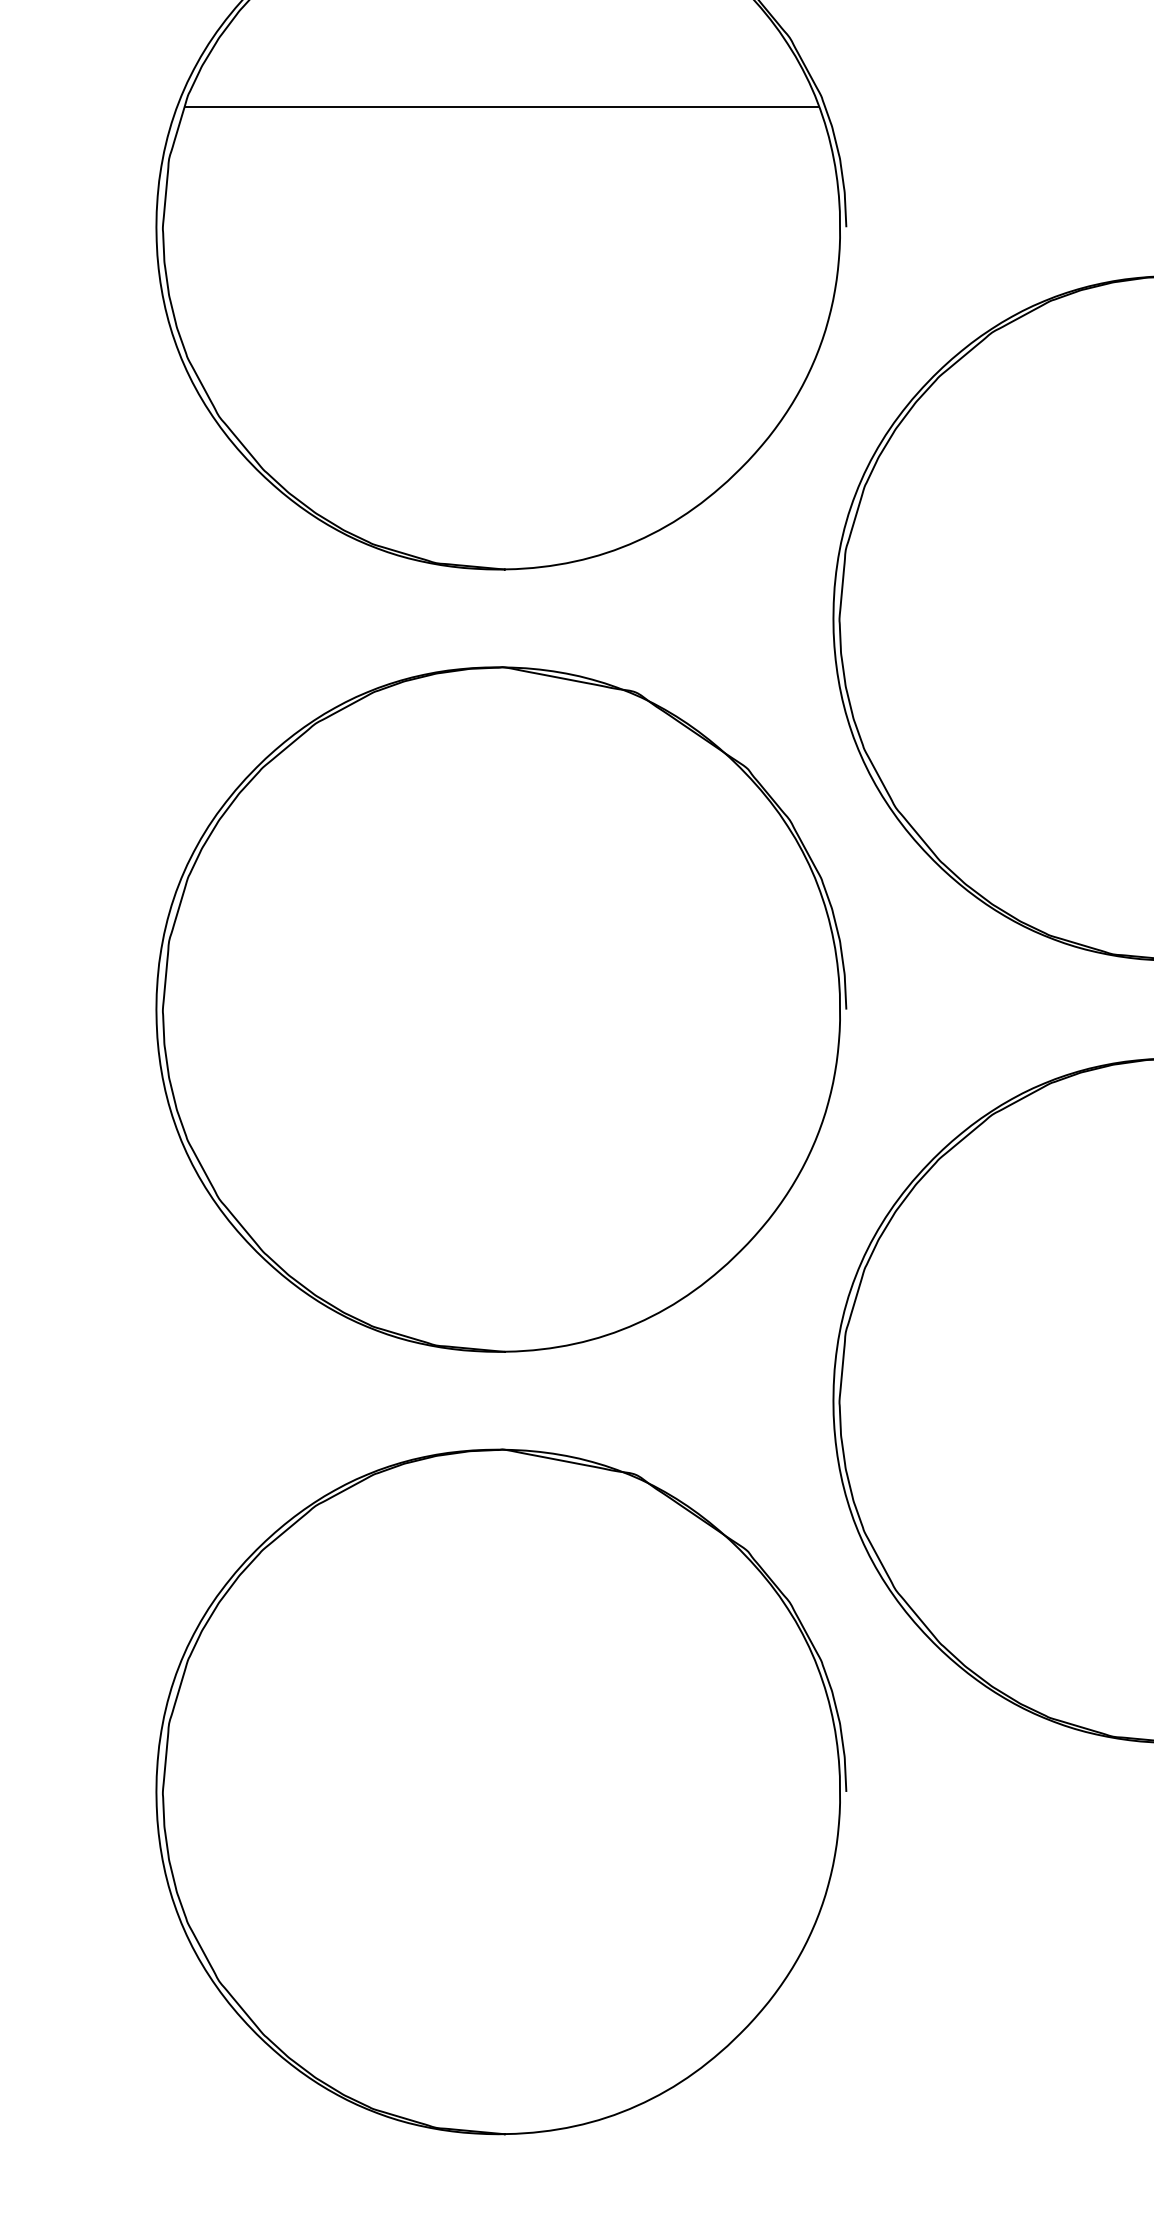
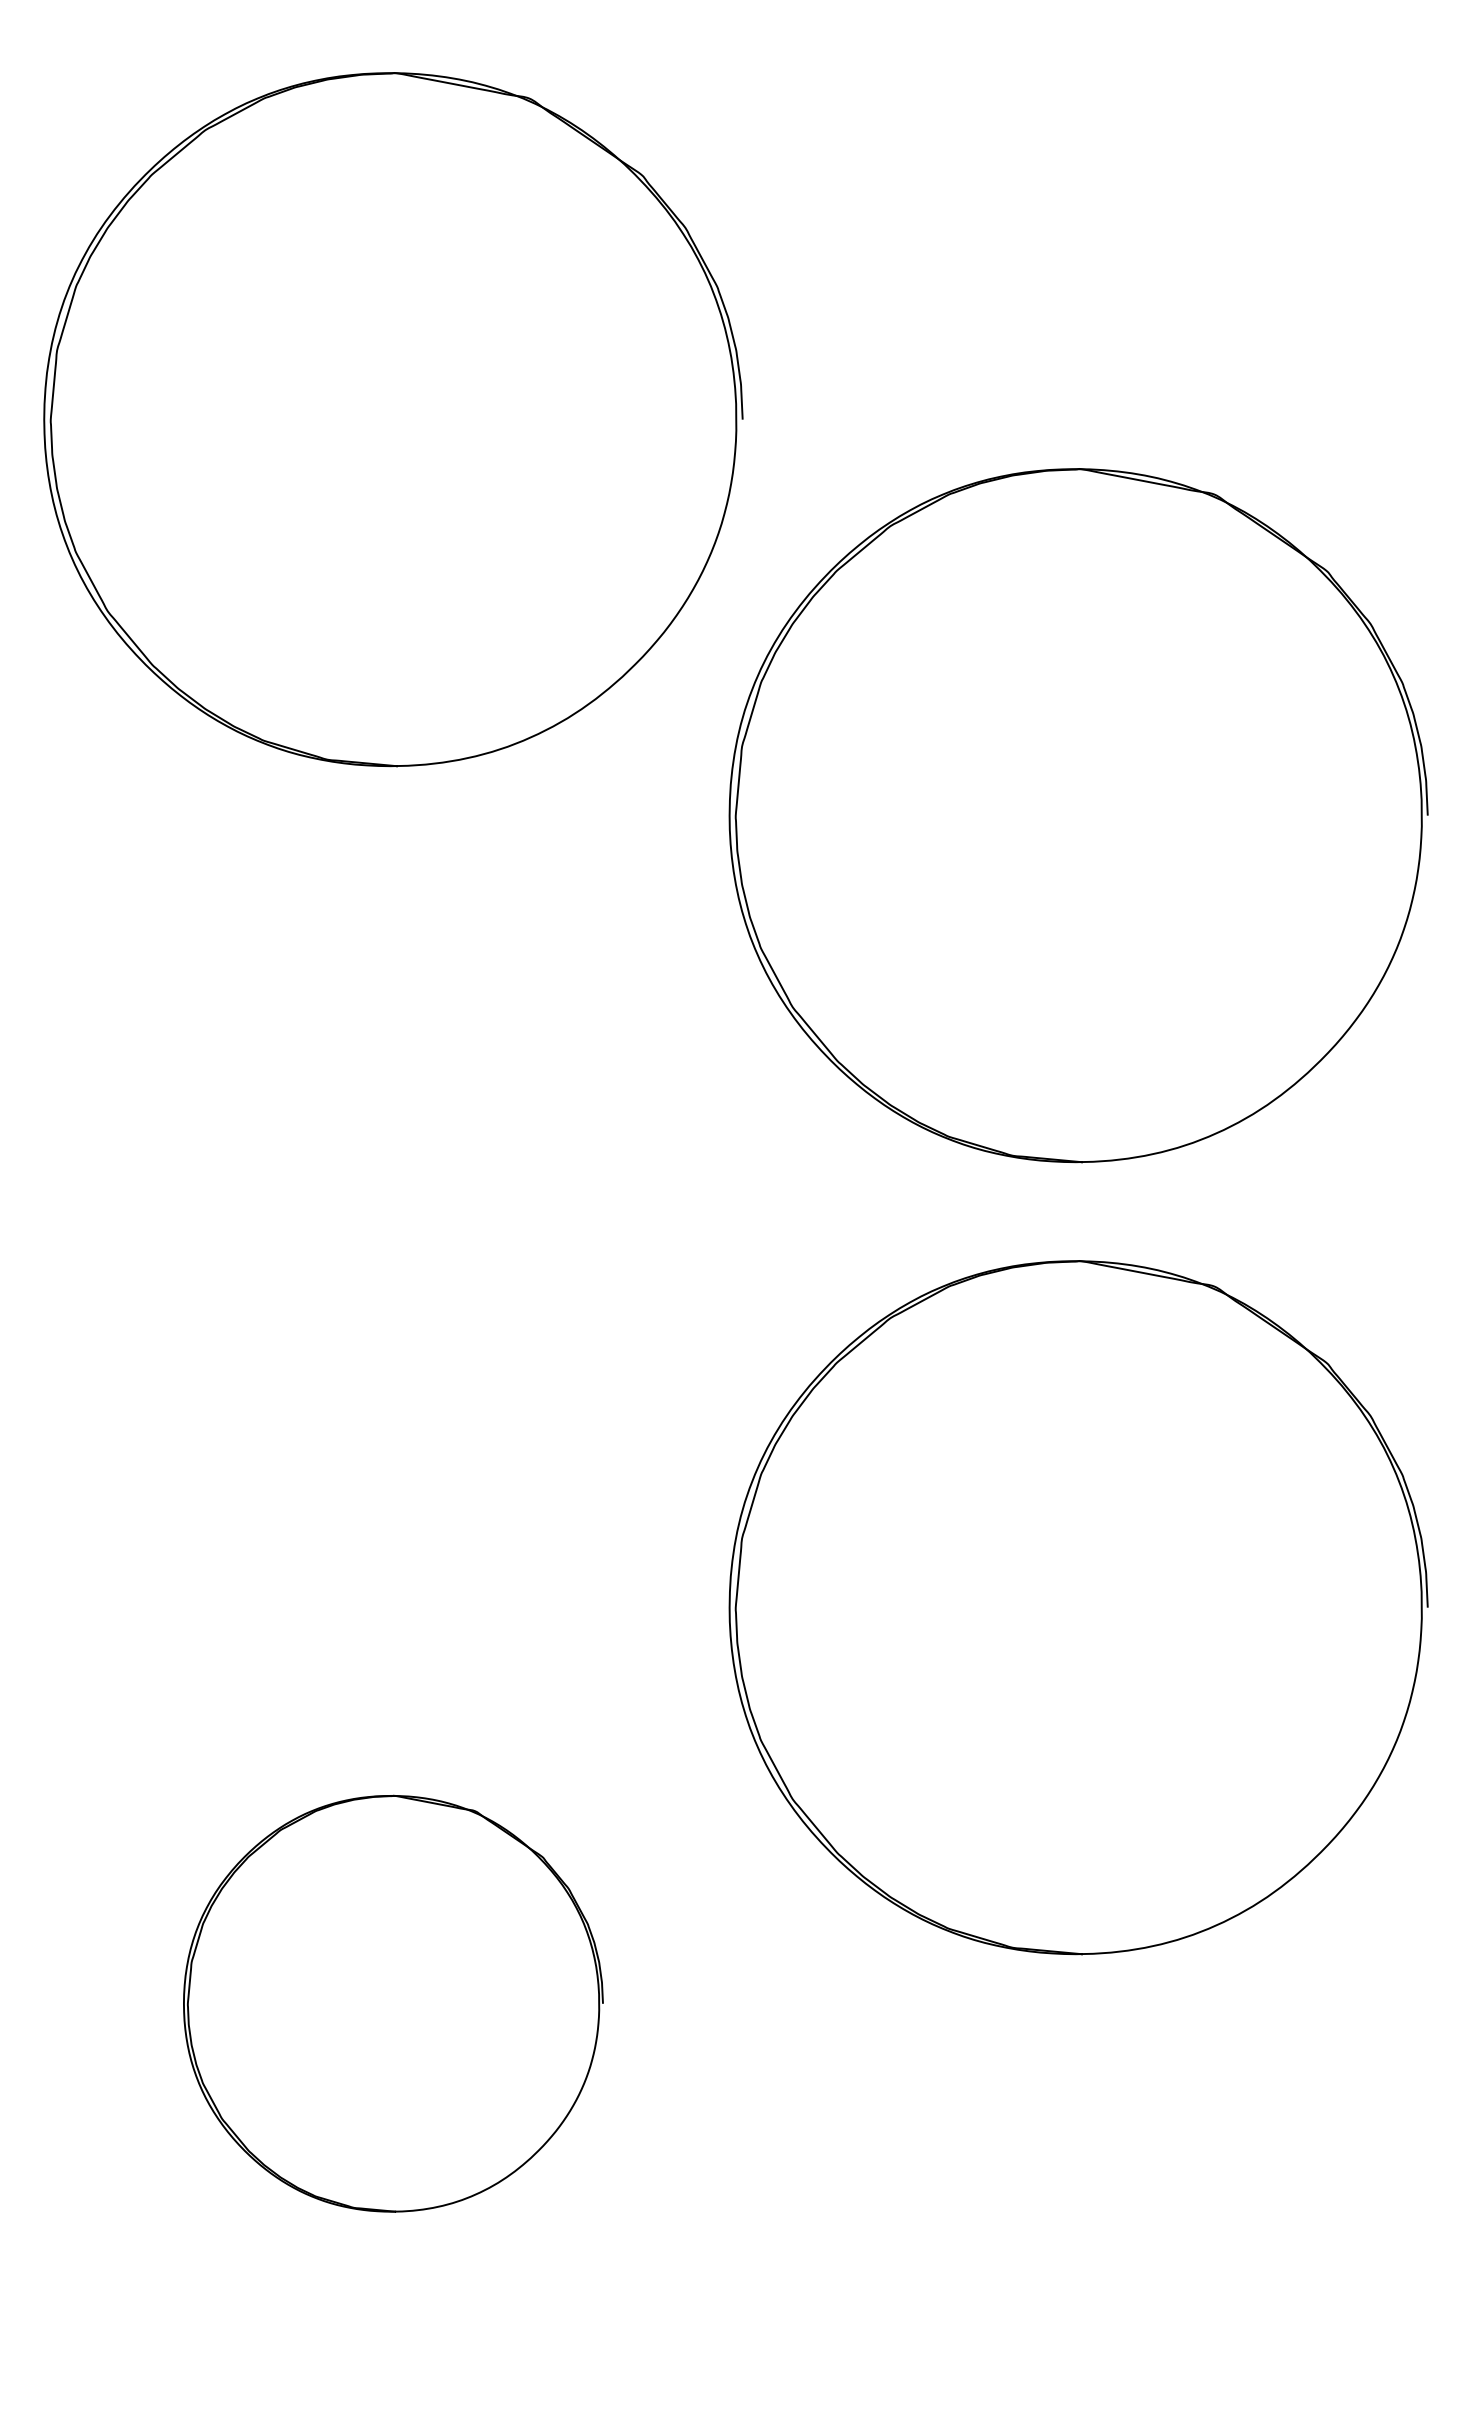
line: (501, 107) -> (393, 298), removed
part: (501, 1009) -> (393, 1211), removed
part: (501, 1791) -> (393, 2003), size x0.6

